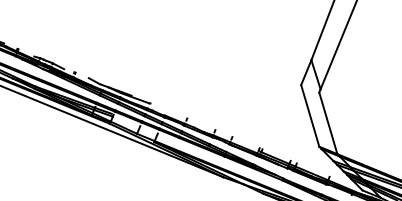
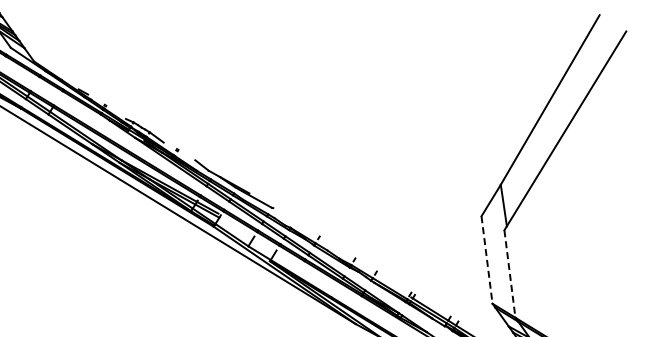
line: (310, 116) -> (487, 260), solid -> dashed
line: (328, 123) -> (509, 274), solid -> dashed

